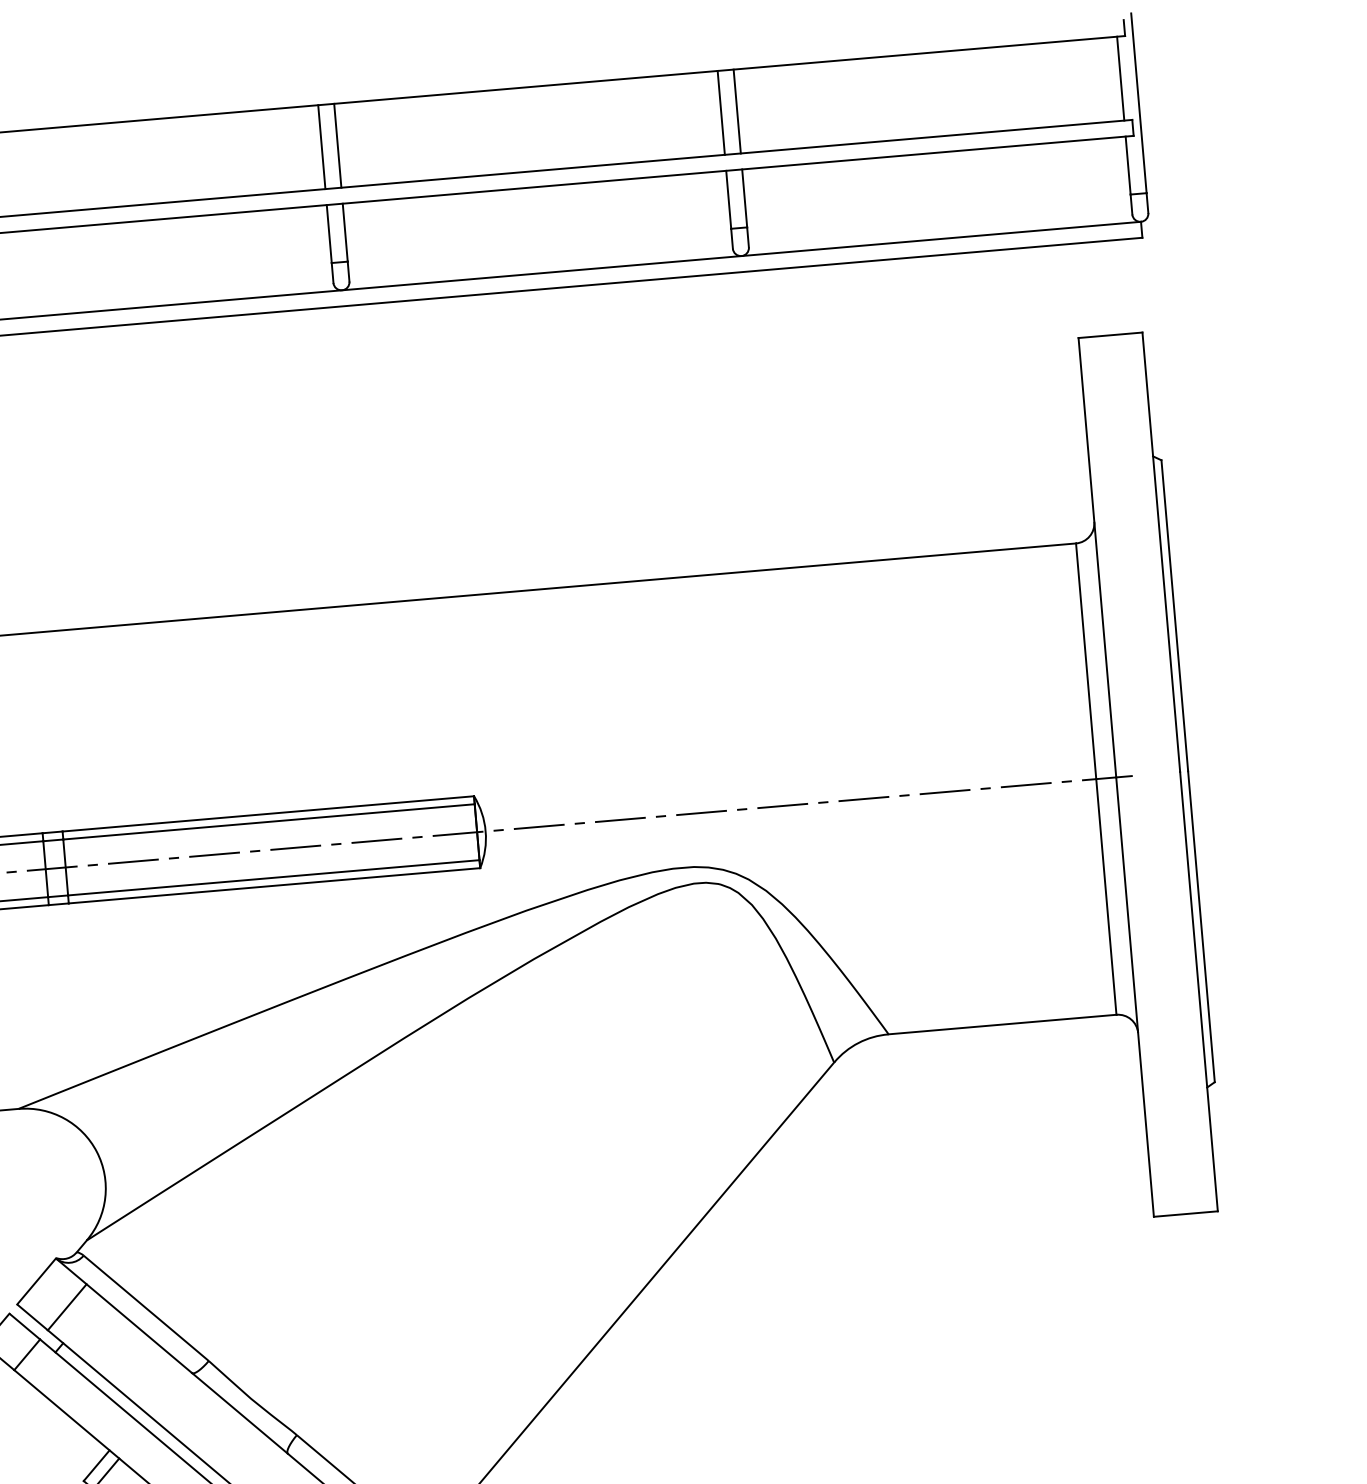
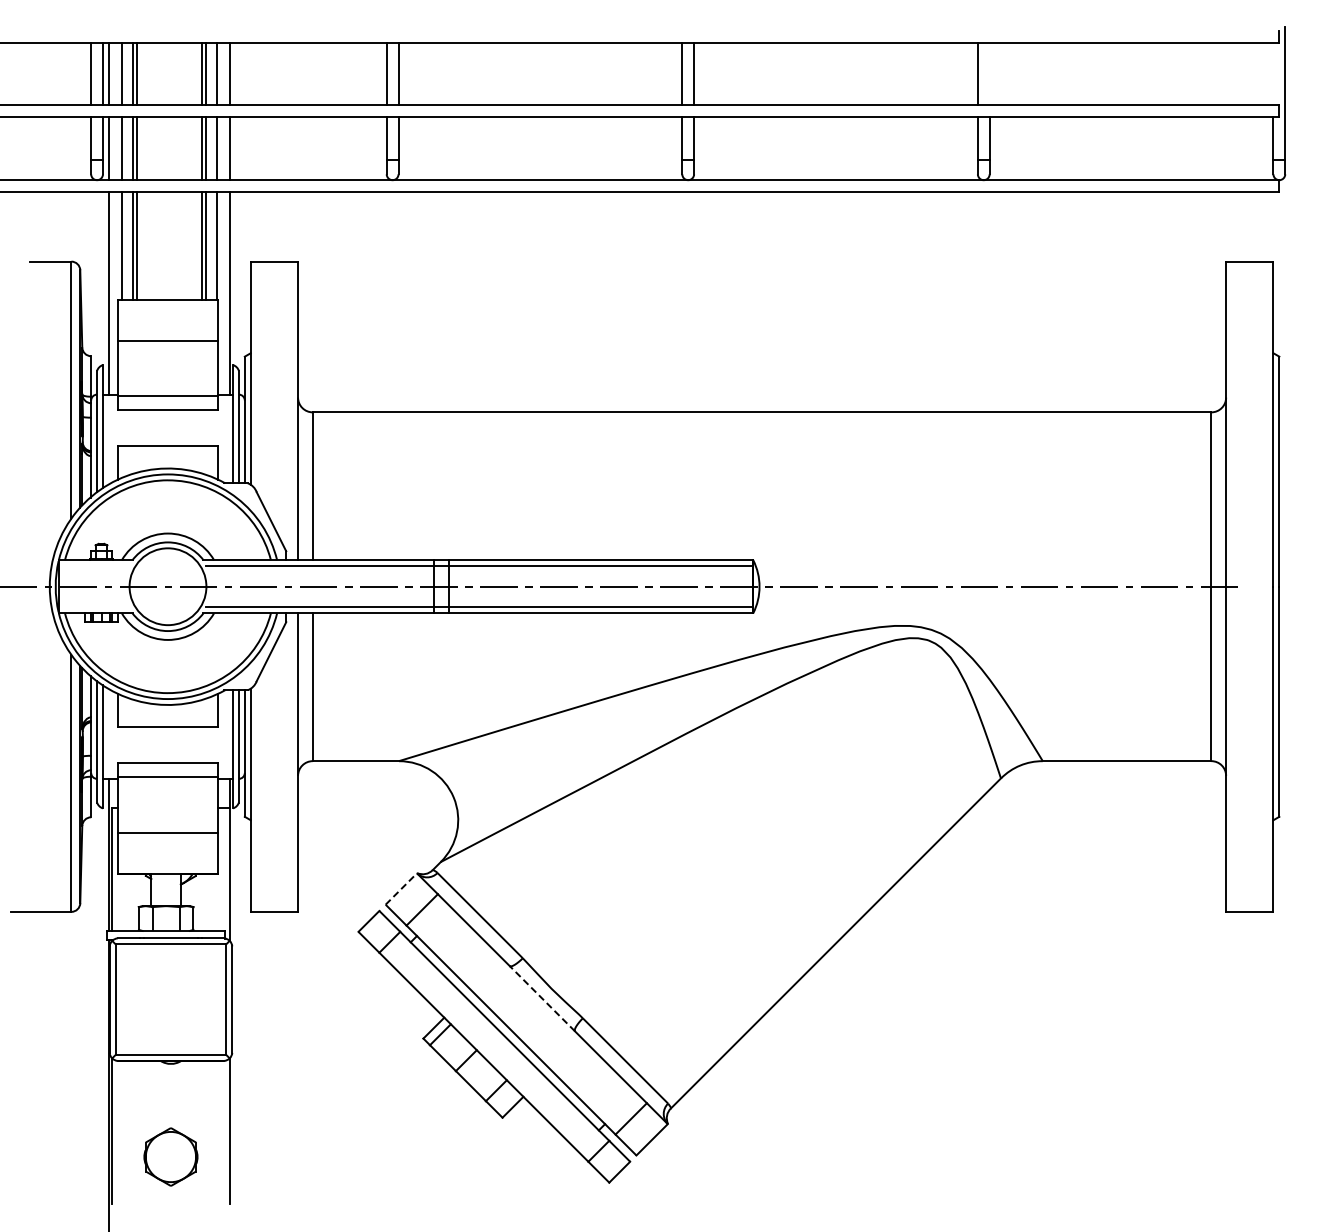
line: (1120, 78) -> (1273, 73), removed
line: (736, 111) -> (989, 73), removed
line: (36, 1280) -> (401, 888), solid -> dashed
line: (240, 1413) -> (542, 998), solid -> dashed

